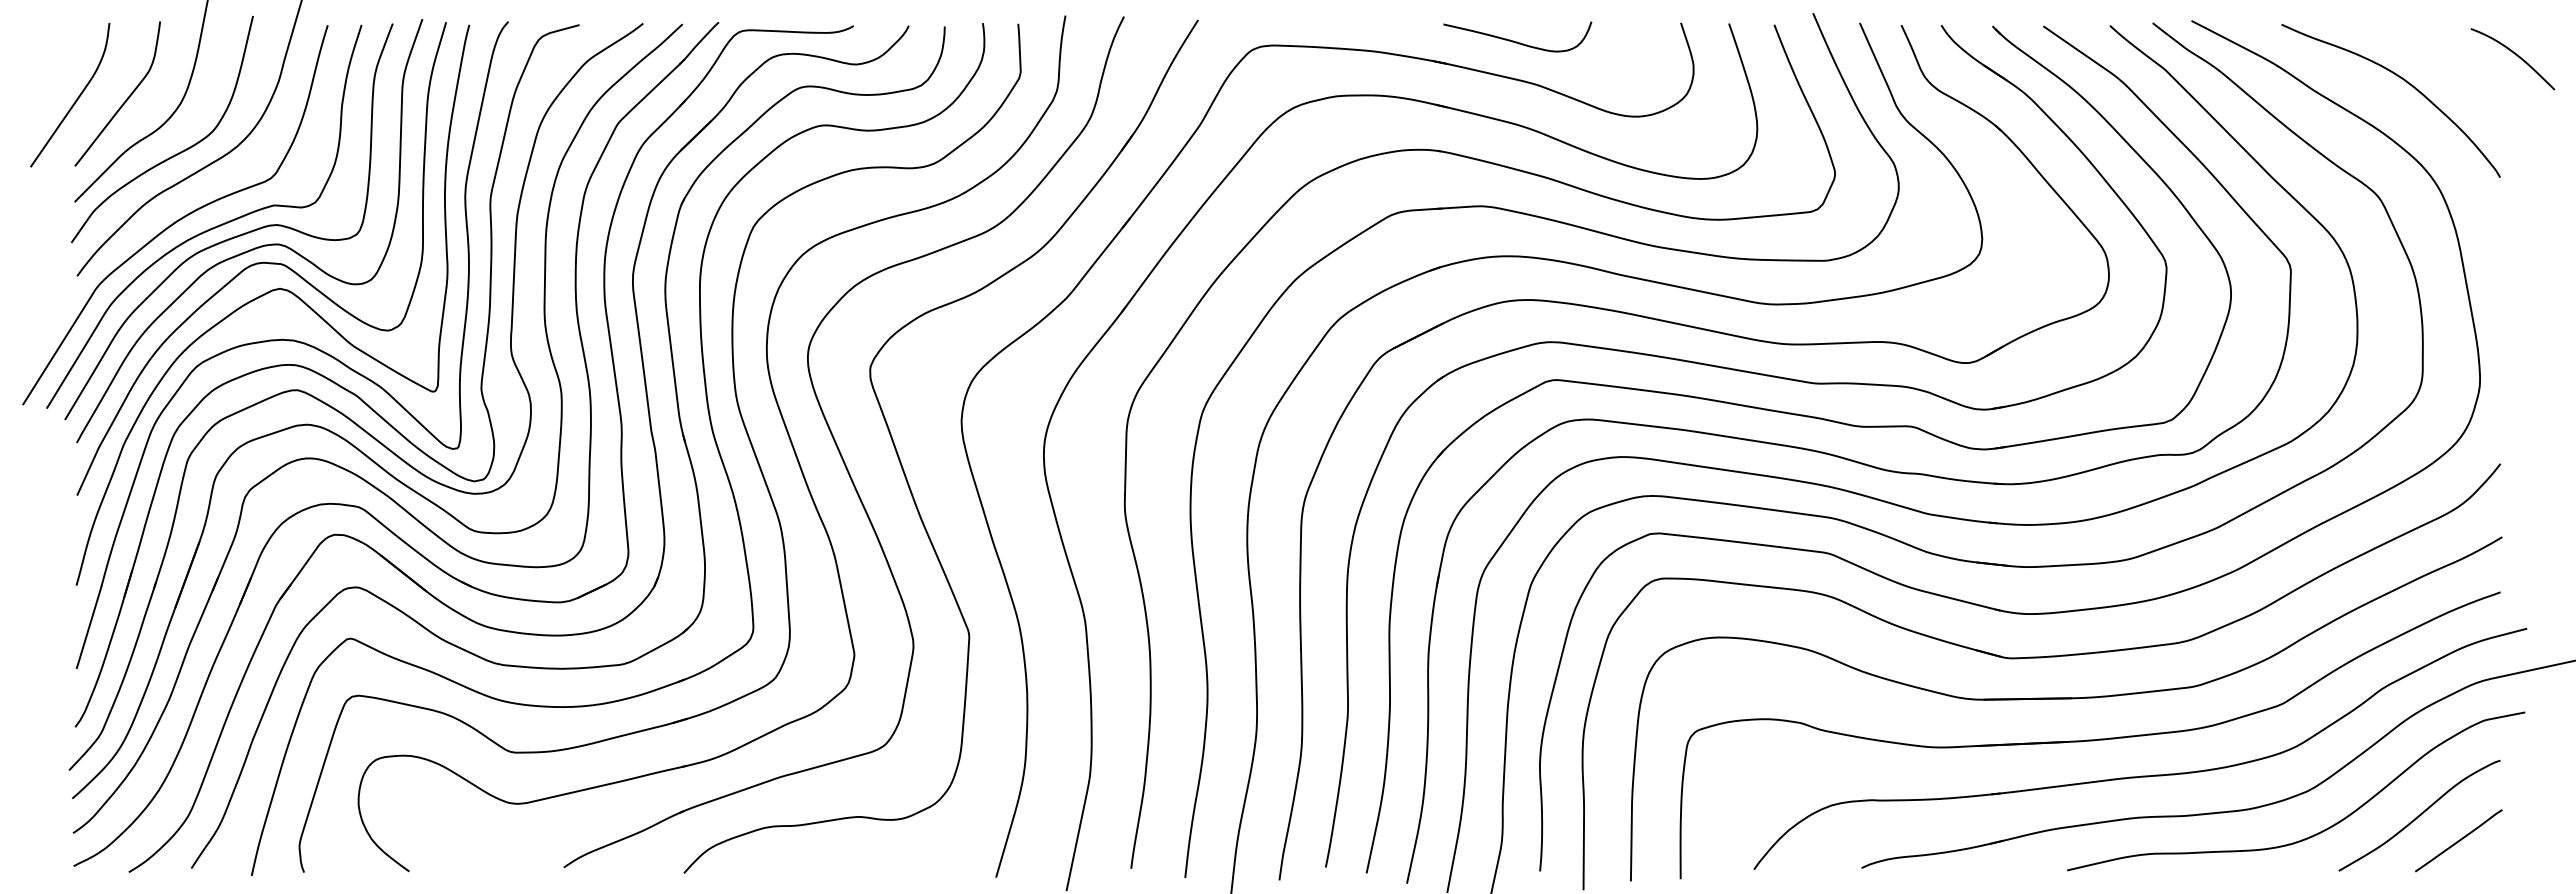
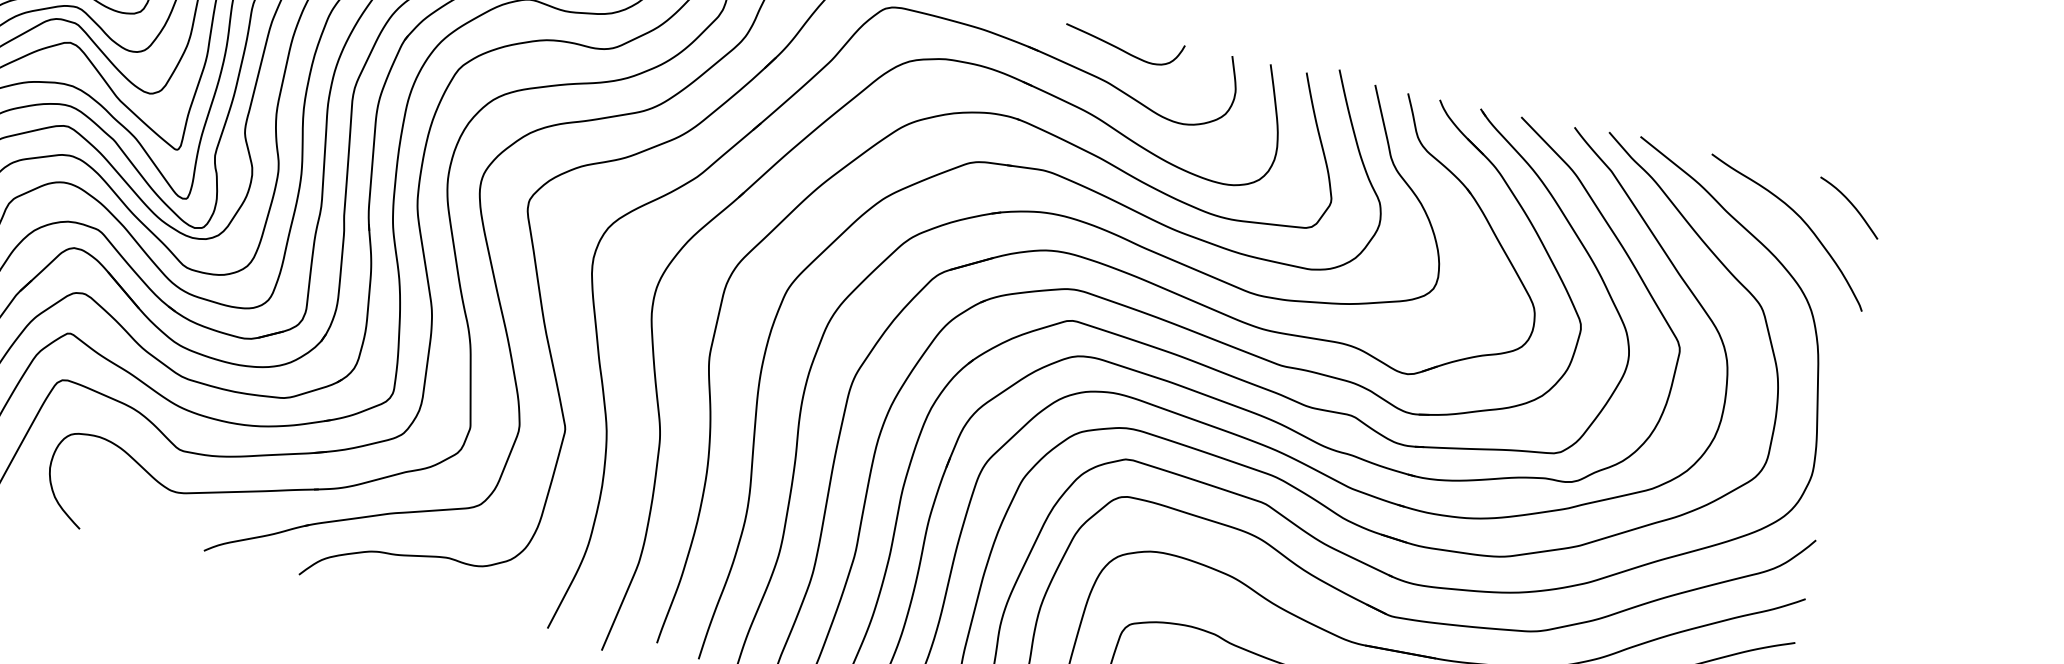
curve: (1517, 41) -> (1122, 49), moved
curve: (2515, 55) -> (1851, 205), moved

